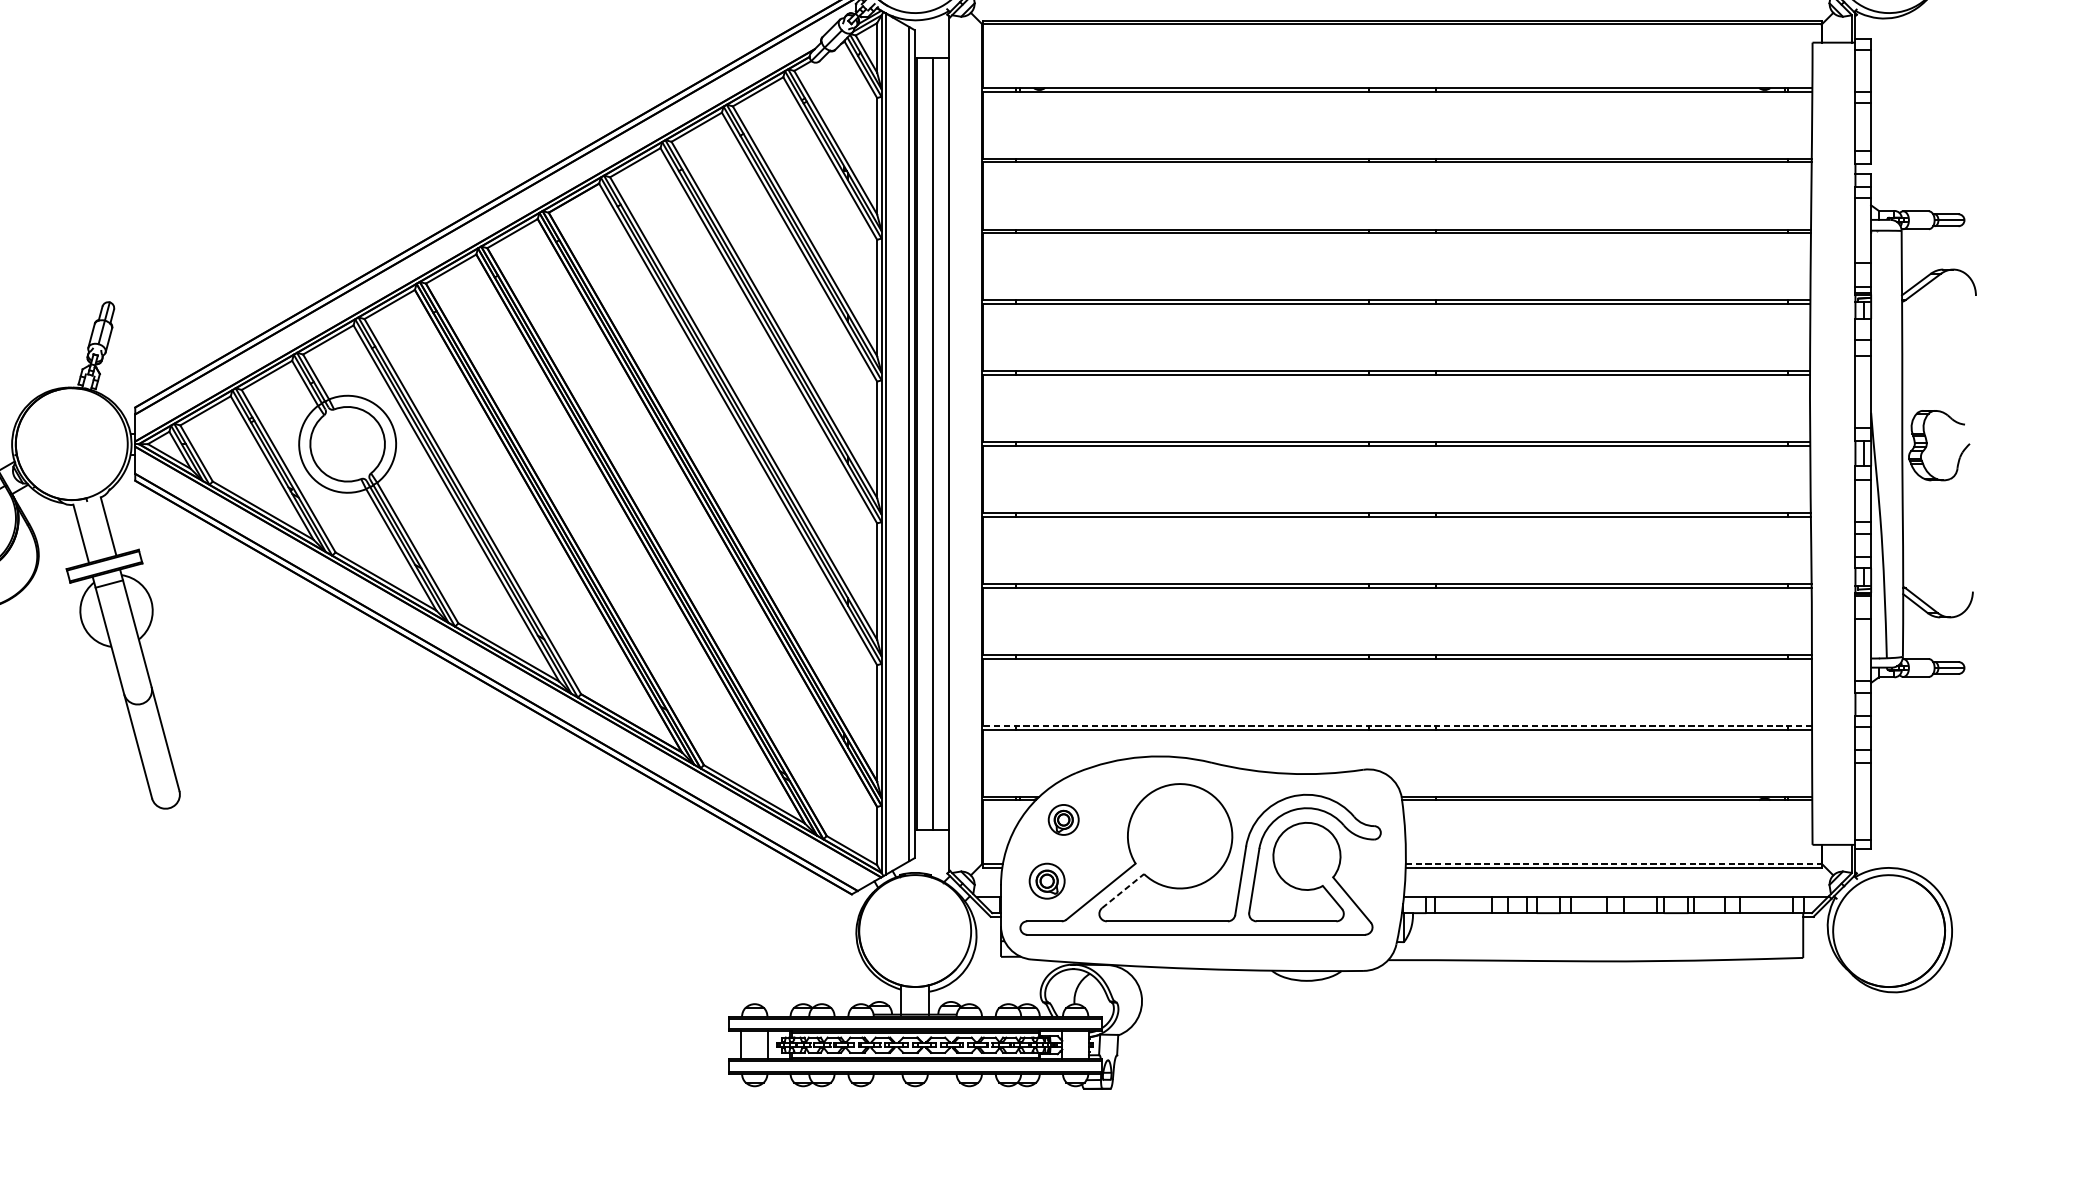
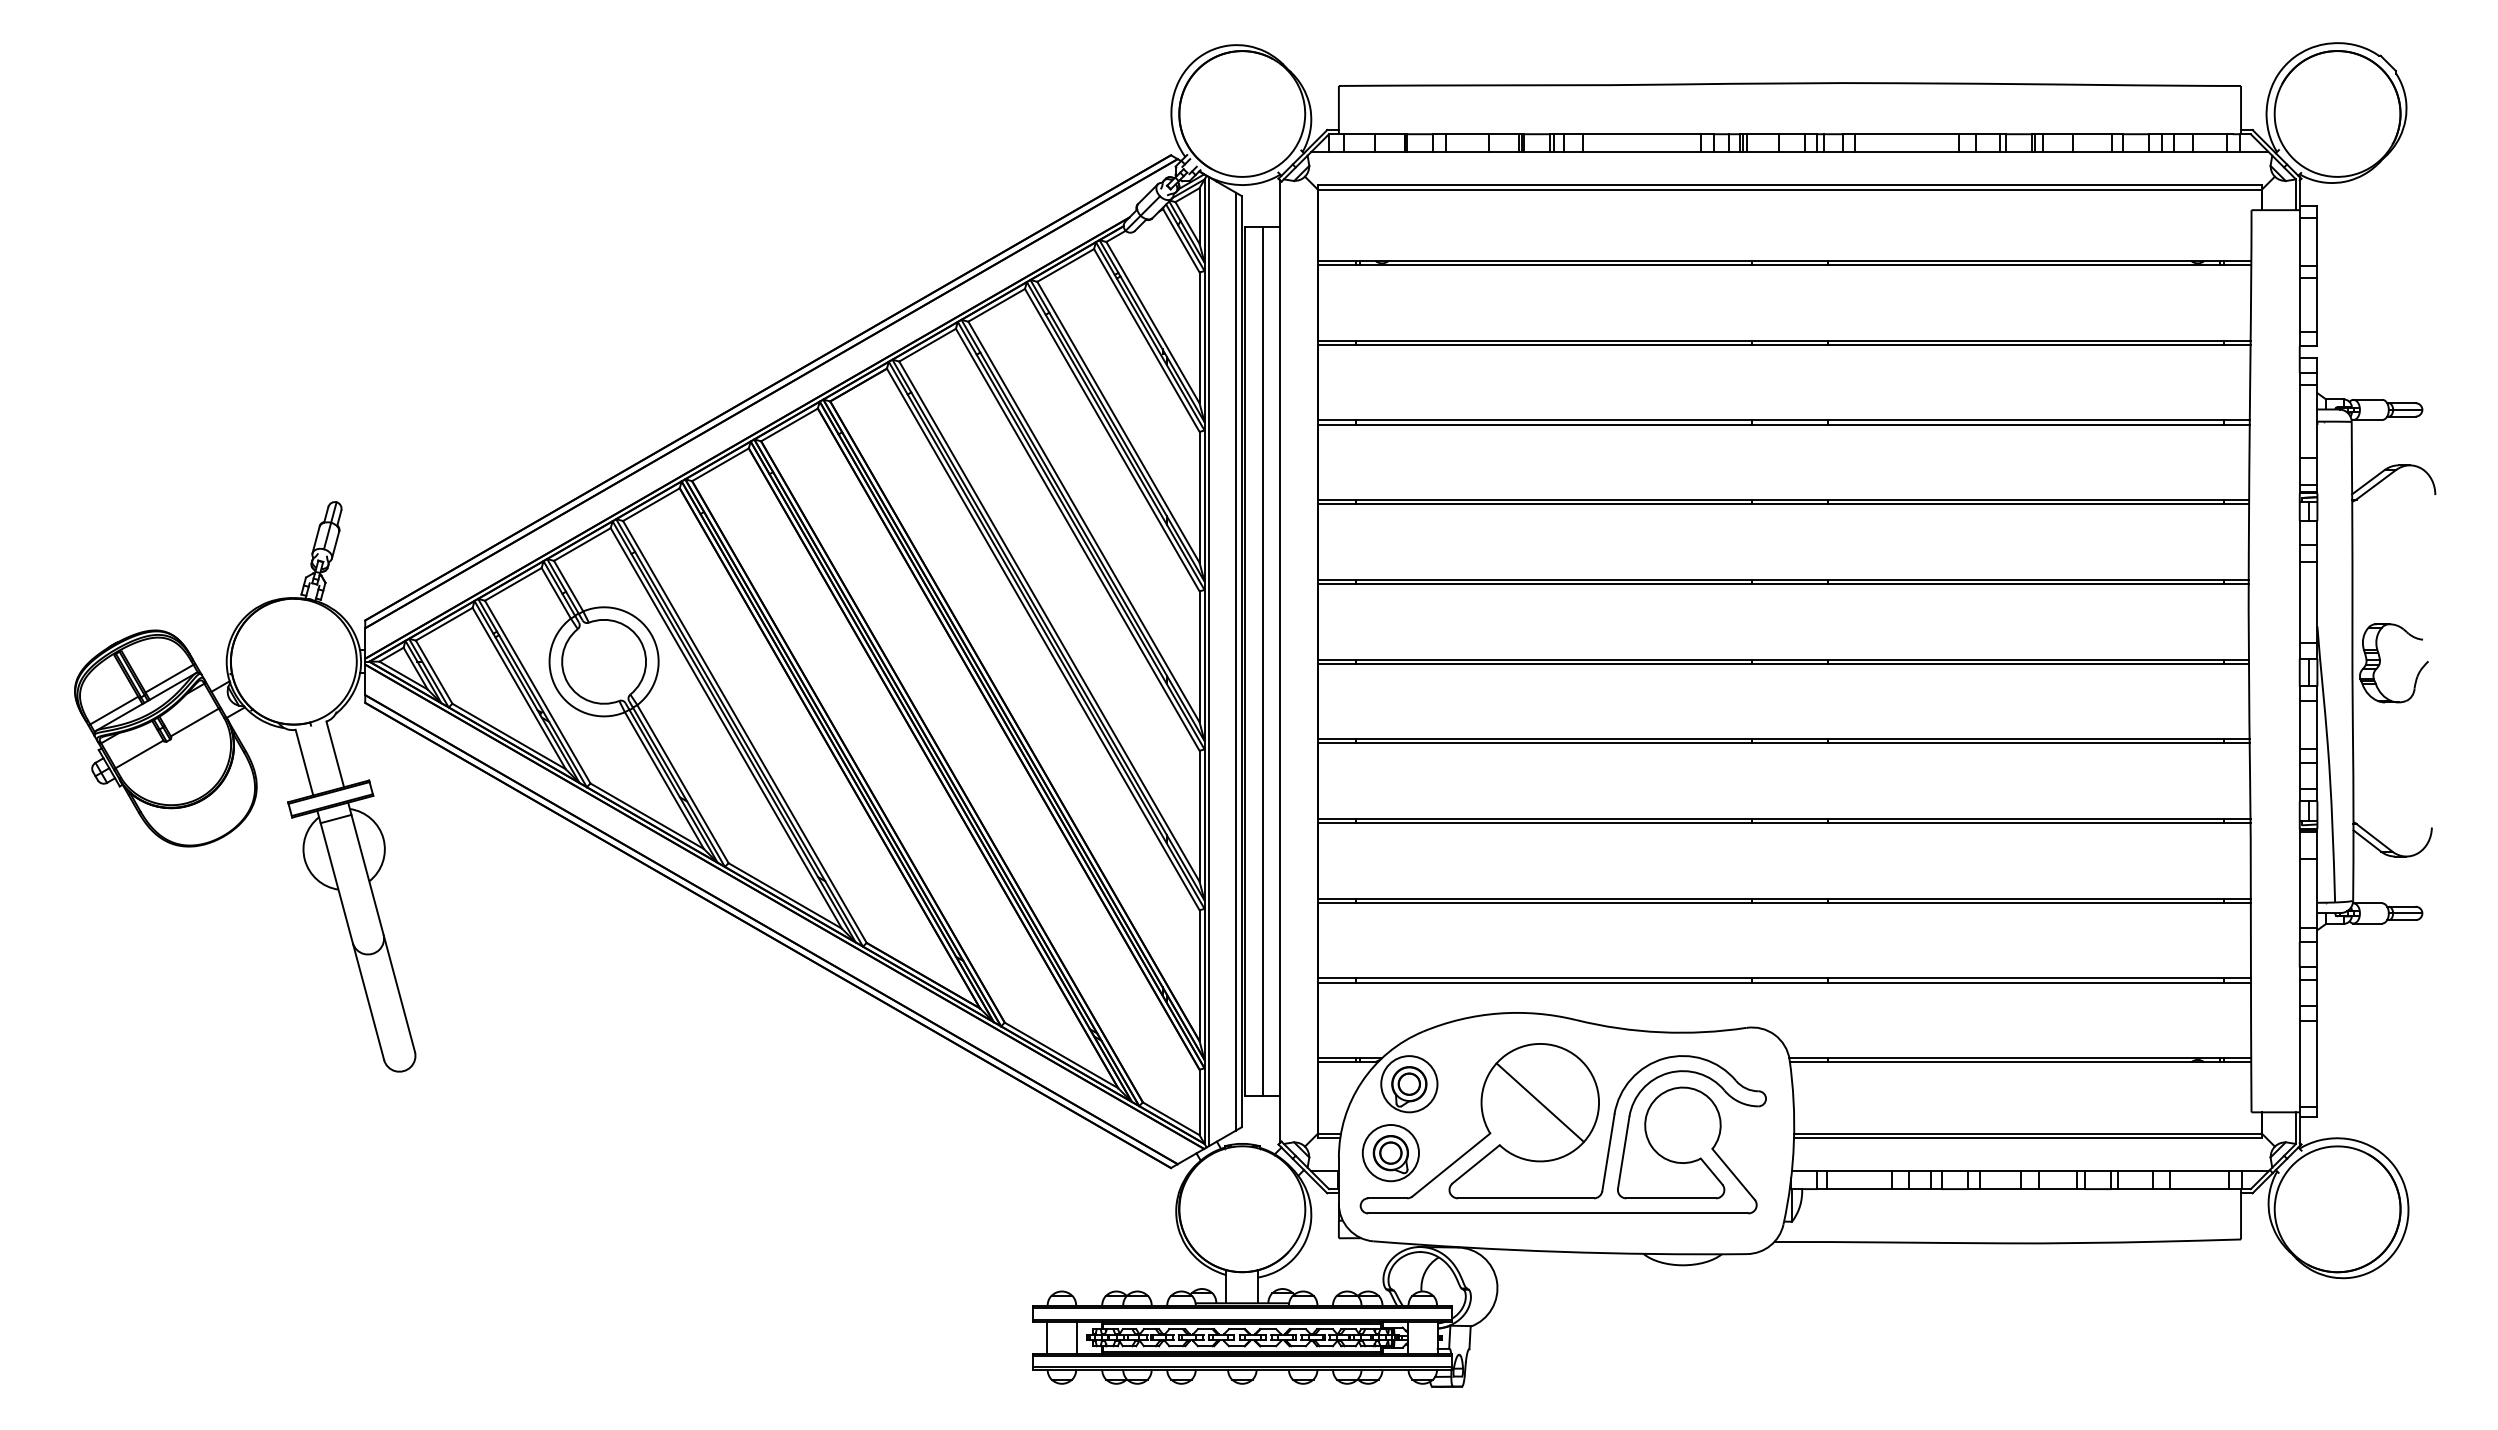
line: (1397, 725) -> (1784, 978), dashed -> solid
part: (1063, 820) -> (1409, 1084), size x1.67
line: (1179, 836) -> (1539, 1102), added
line: (1614, 863) -> (2028, 1133), dashed -> solid
part: (1046, 881) -> (1390, 1153), size x1.43
line: (1123, 891) -> (1476, 1164), dashed -> solid

